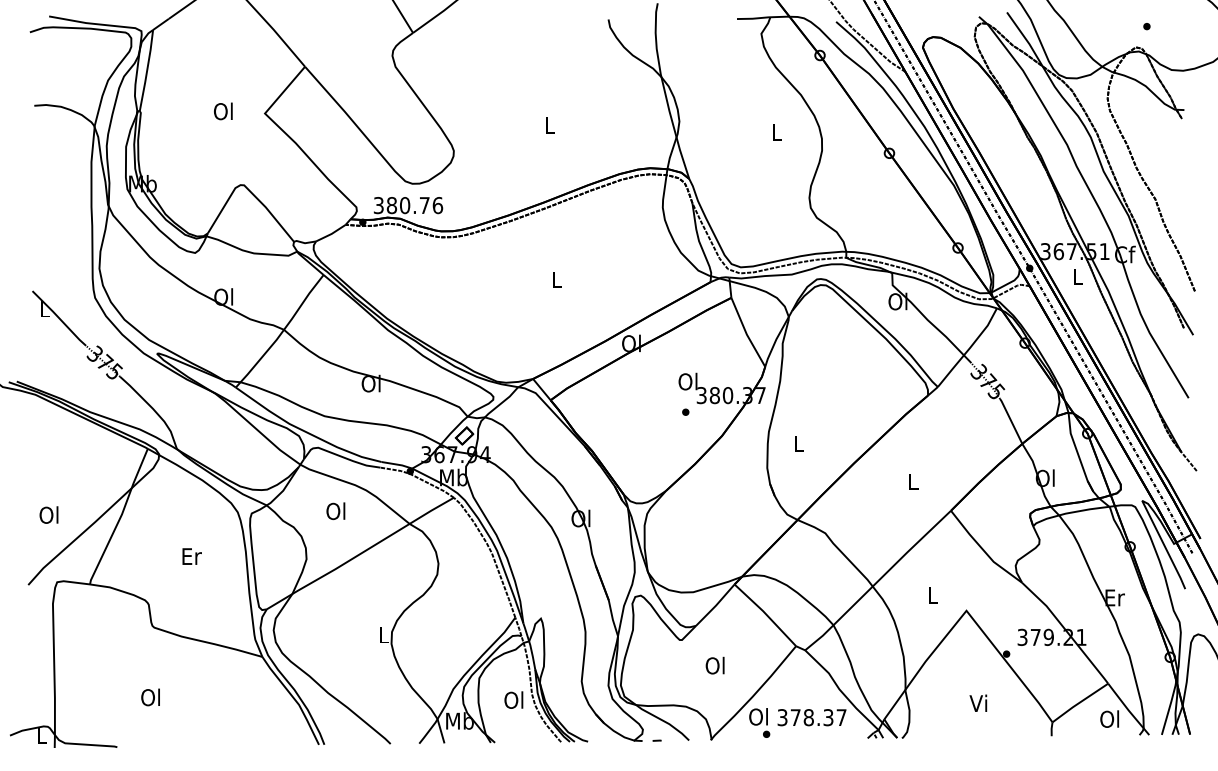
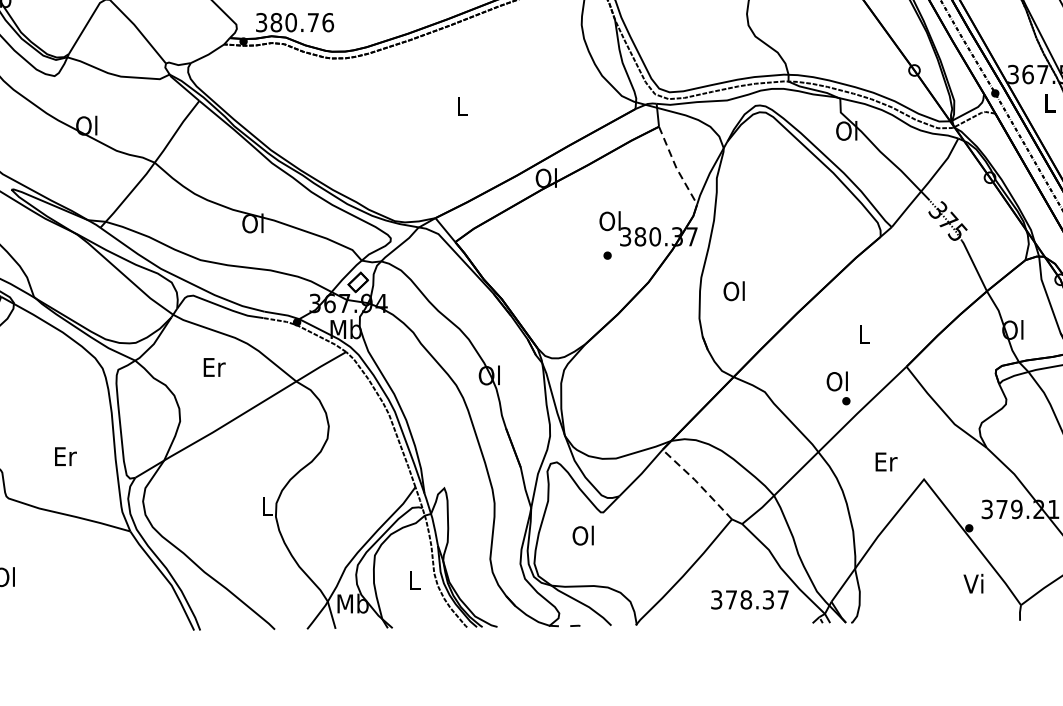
line: (746, 334) -> (676, 168), solid -> dashed
text: (797, 443) -> (733, 290), L -> Ol
text: (336, 511) -> (213, 367), Ol -> Er
text: (191, 556) -> (65, 456), moved
text: (932, 595) -> (885, 462), L -> Er
line: (765, 613) -> (697, 482), solid -> dashed
text: (714, 665) -> (582, 535), moved
text: (513, 699) -> (413, 579), Ol -> L
text: (978, 702) -> (973, 582), moved
text: (759, 722) -> (838, 387), moved

